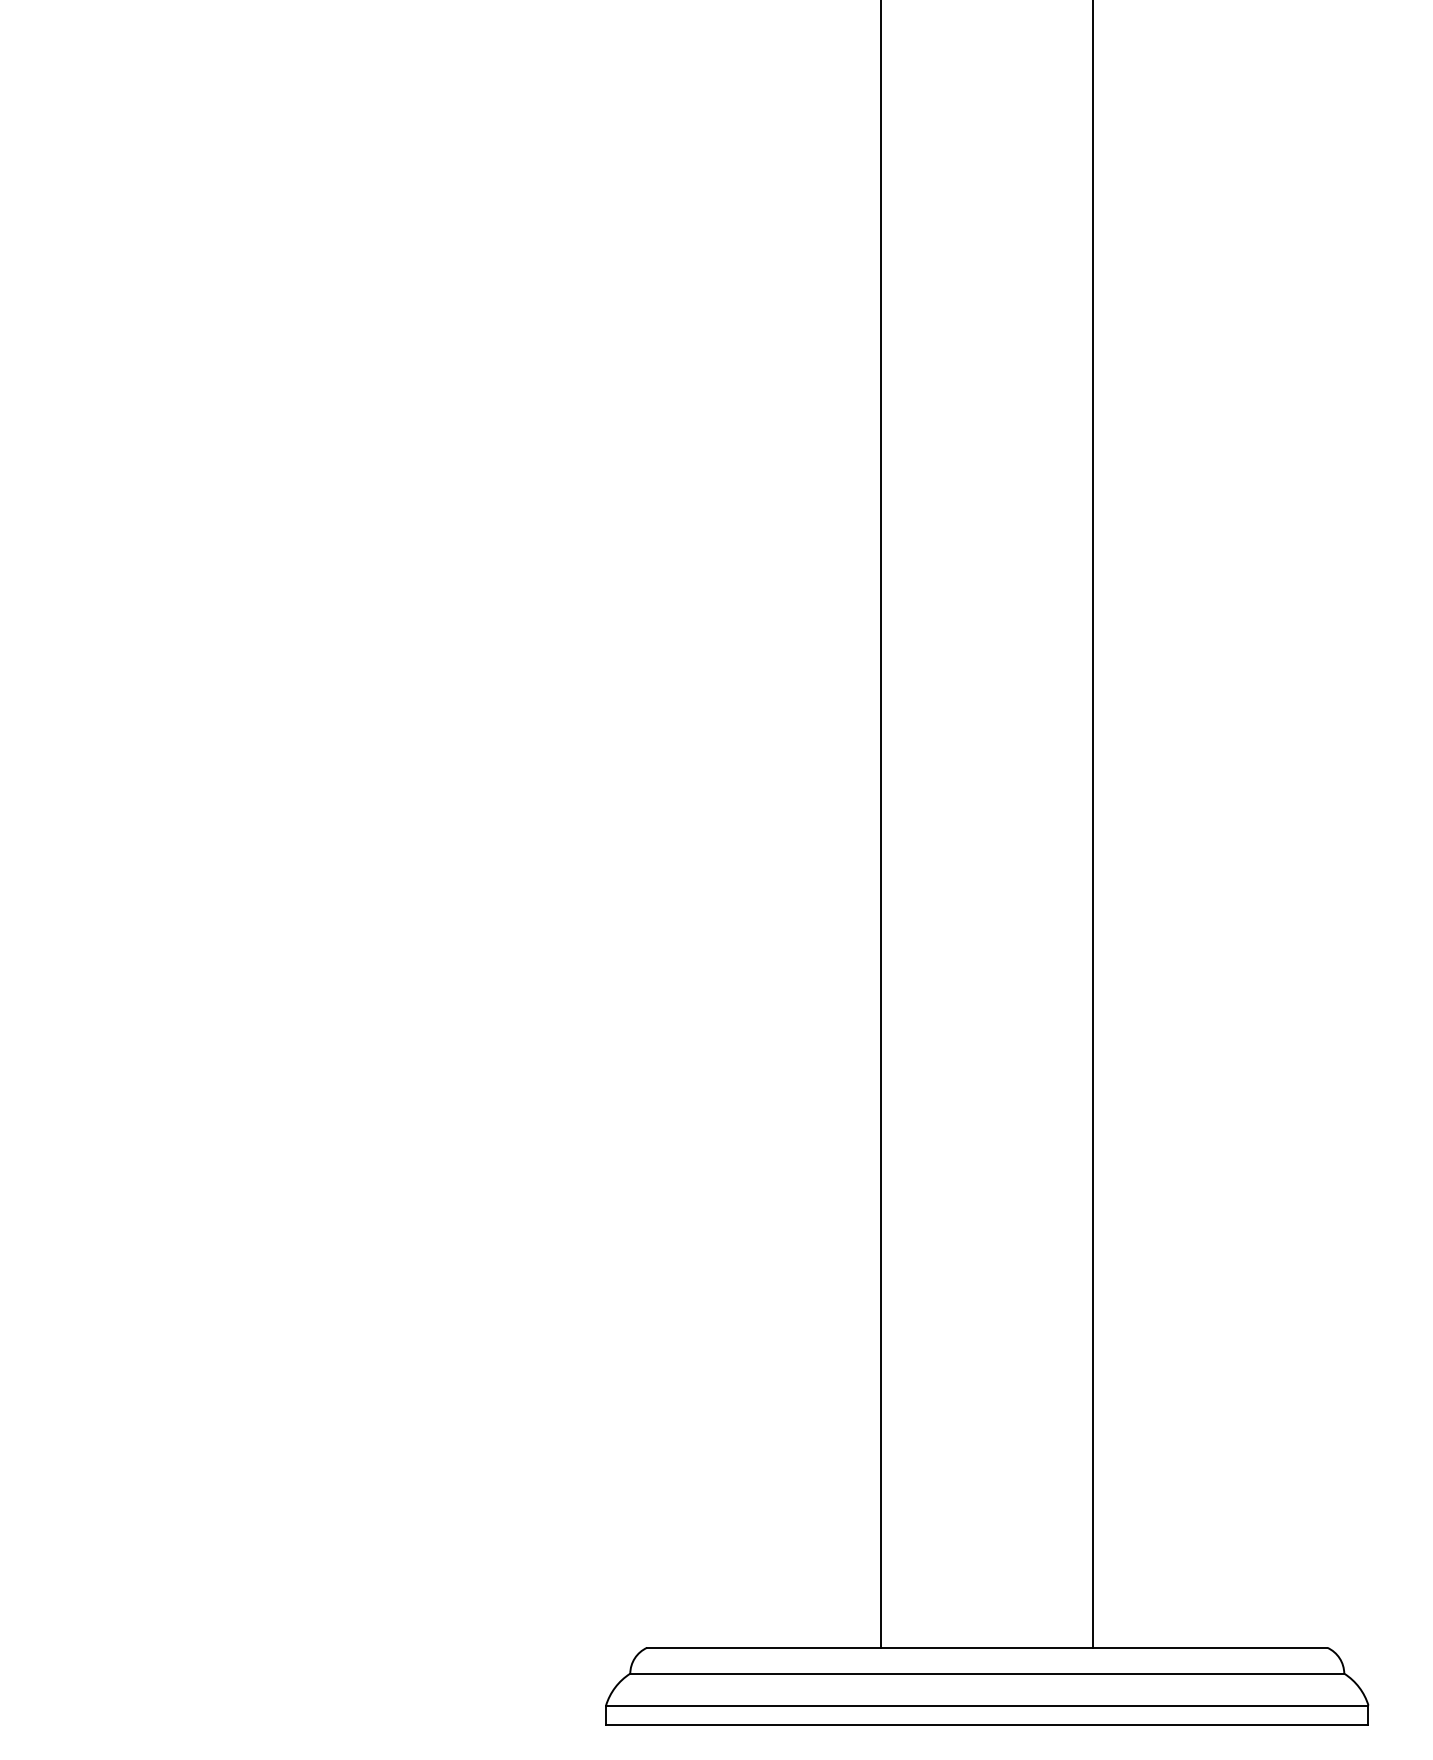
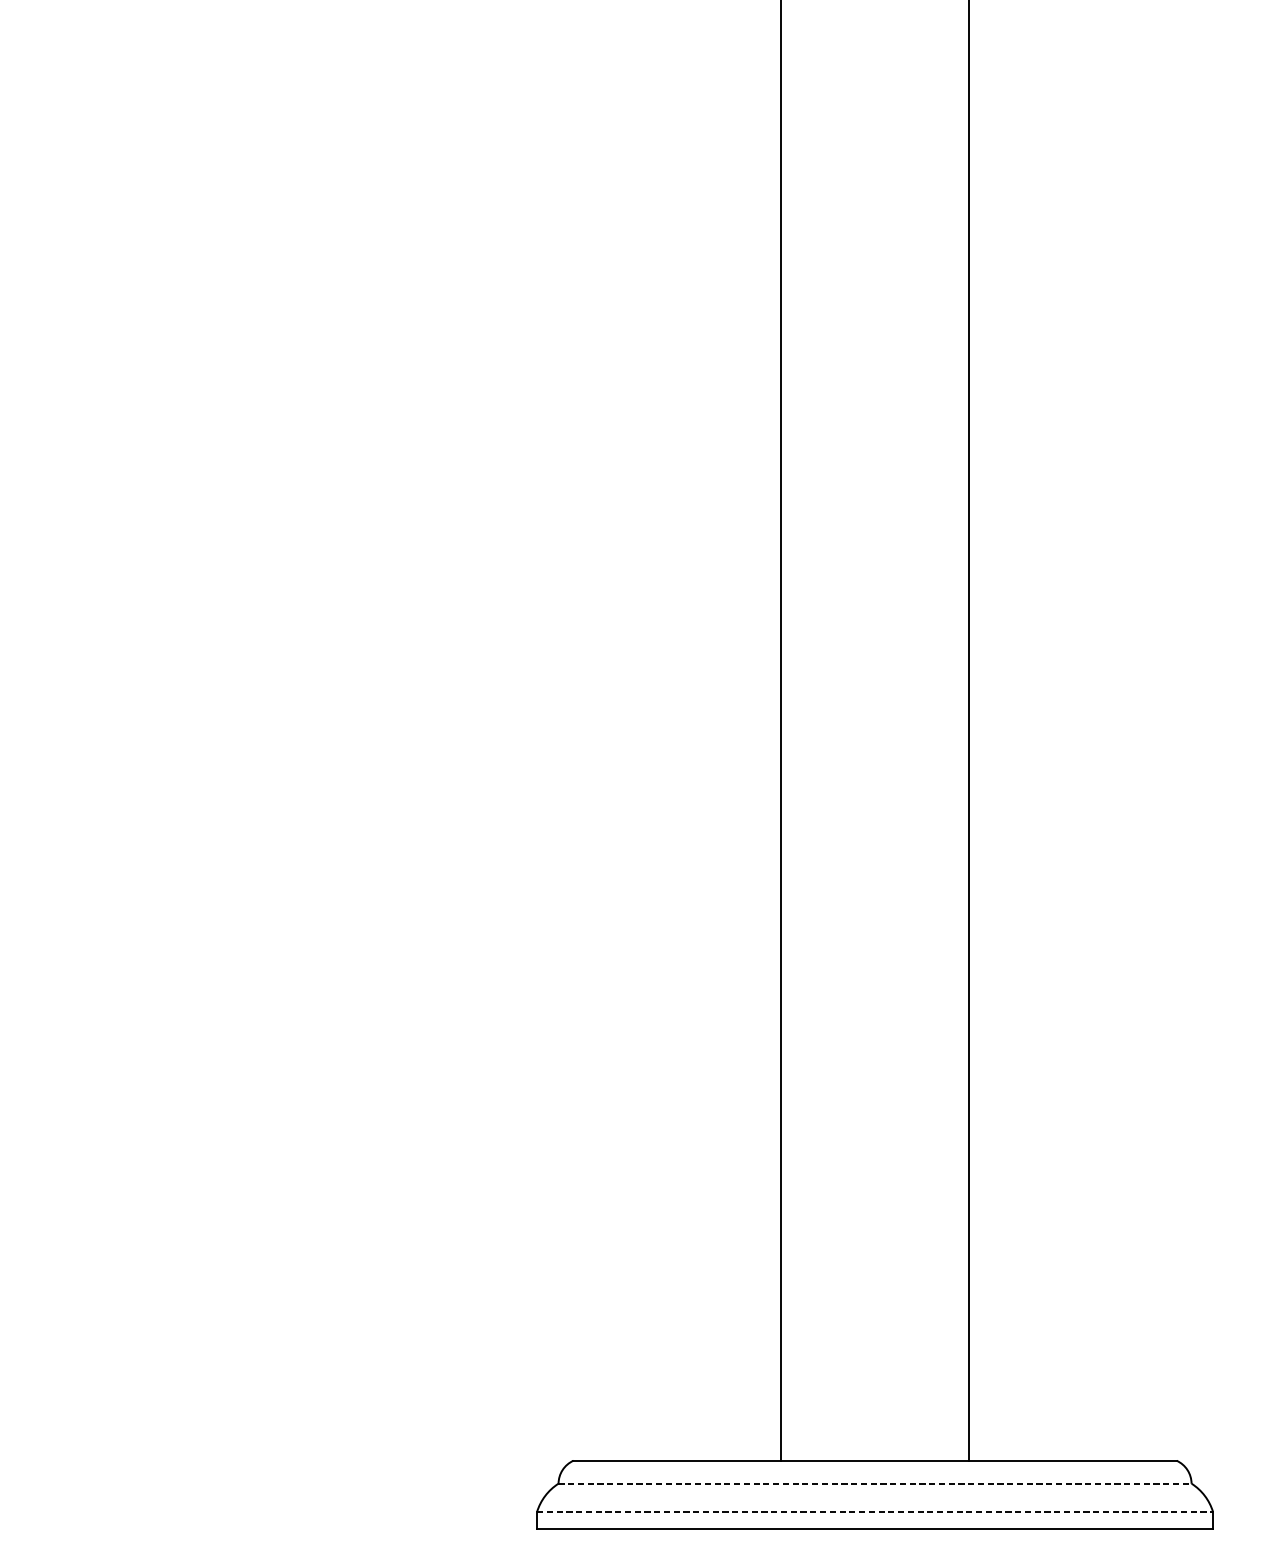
line: (987, 1673) -> (875, 1483), solid -> dashed
line: (987, 1705) -> (875, 1511), solid -> dashed

